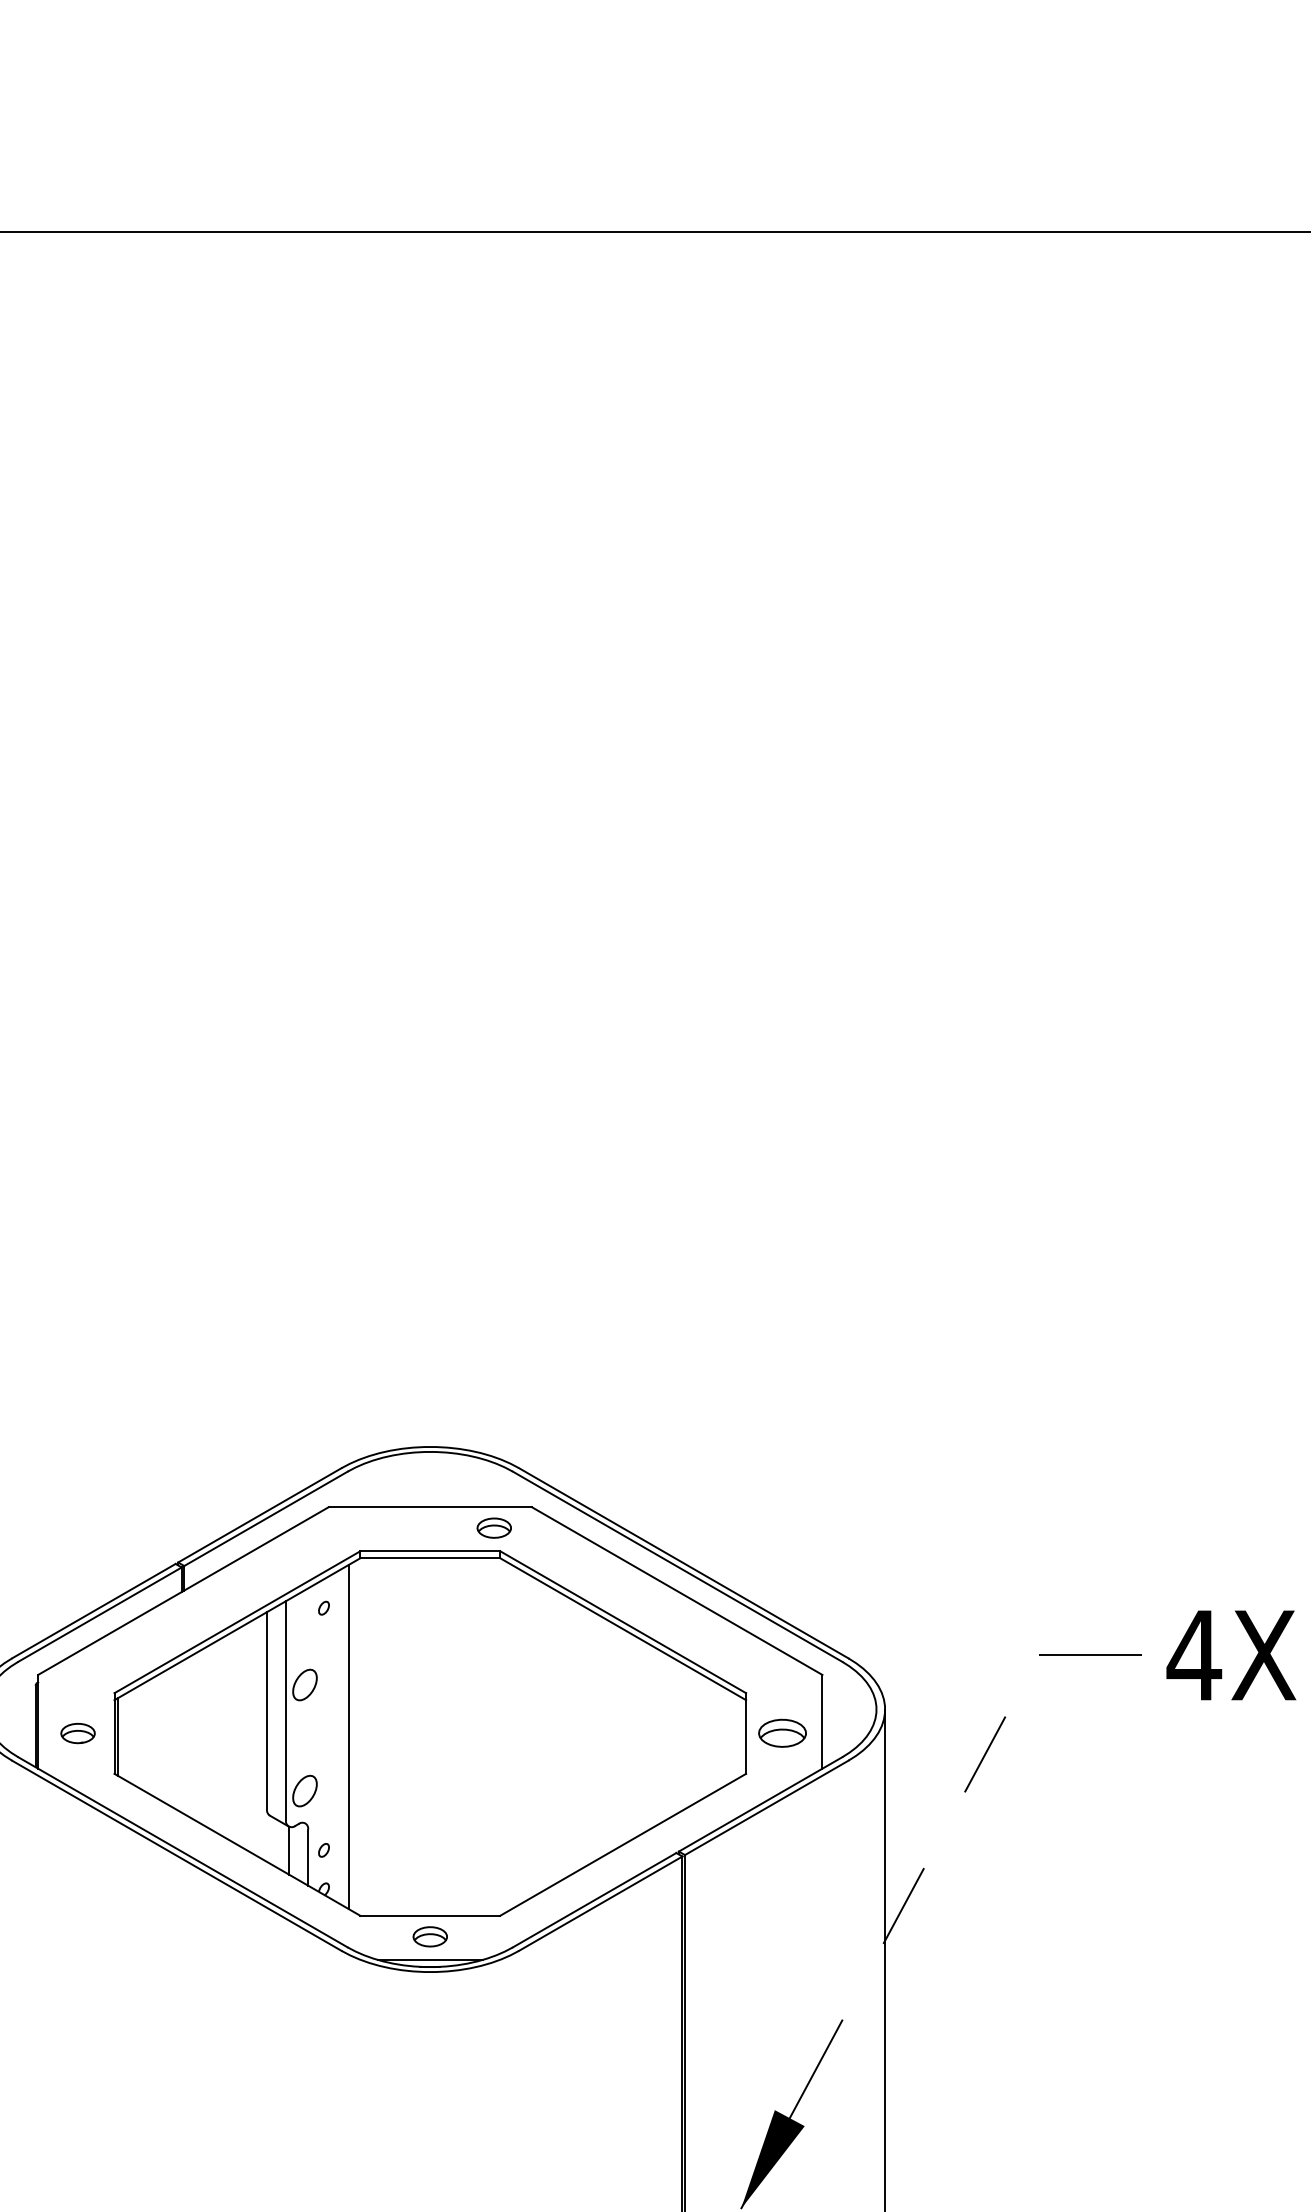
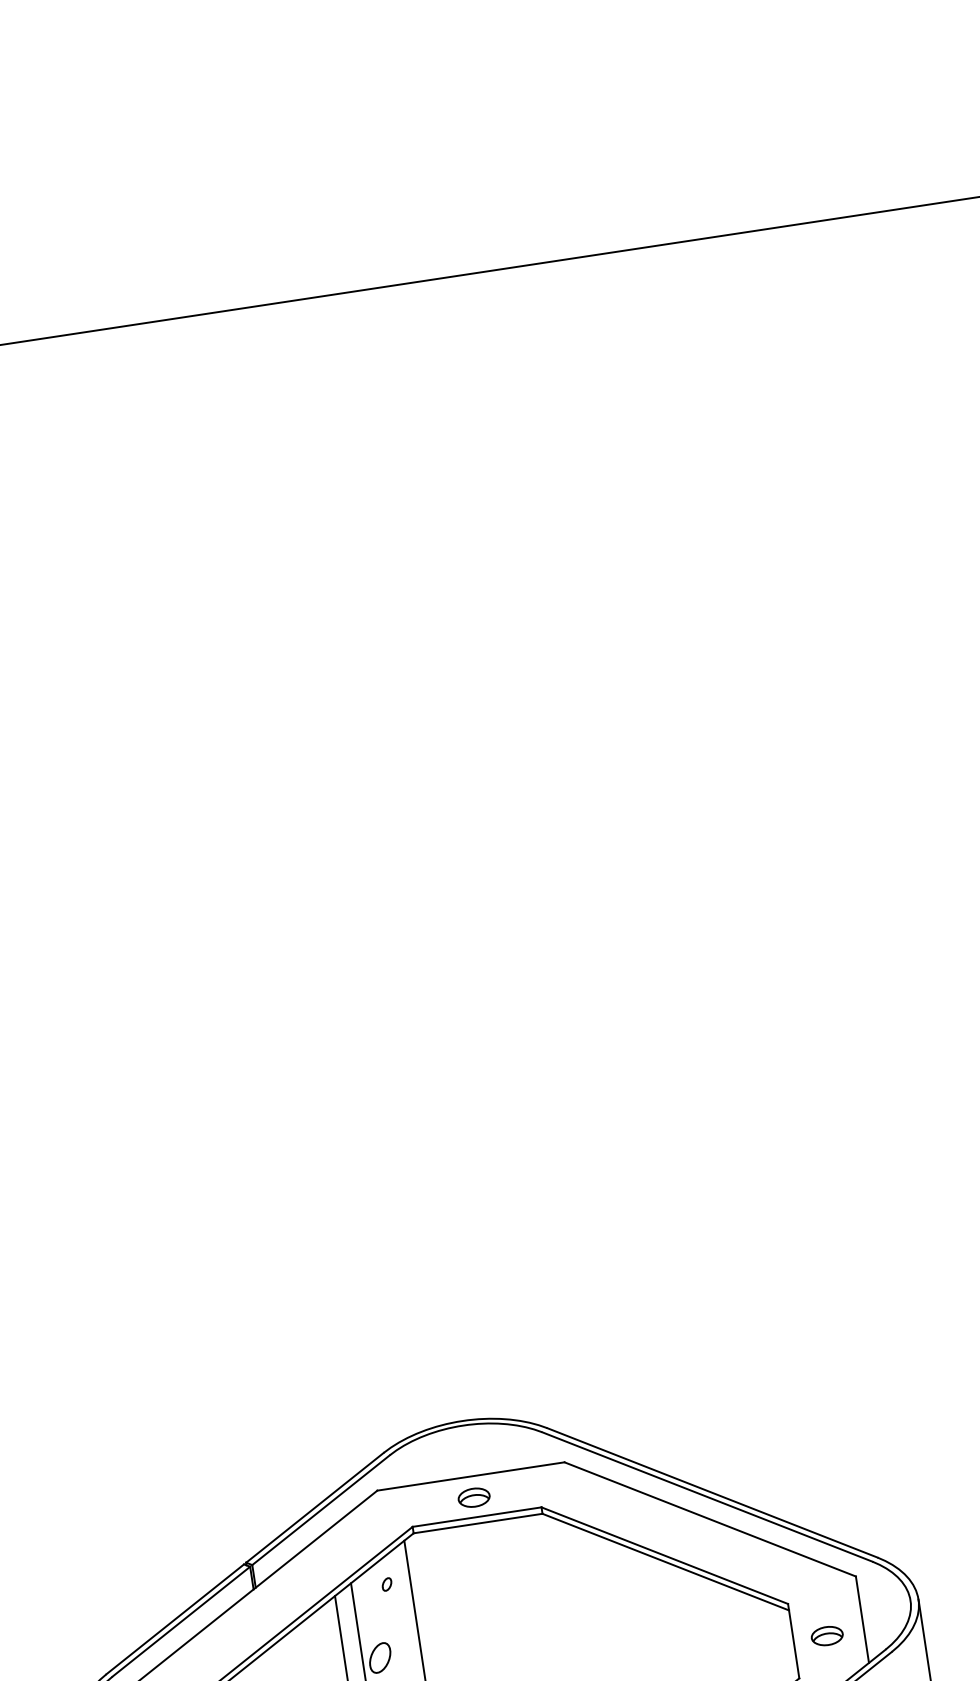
part: (493, 1527) -> (473, 1497), moved
part: (782, 1733) -> (827, 1636), size x0.71

